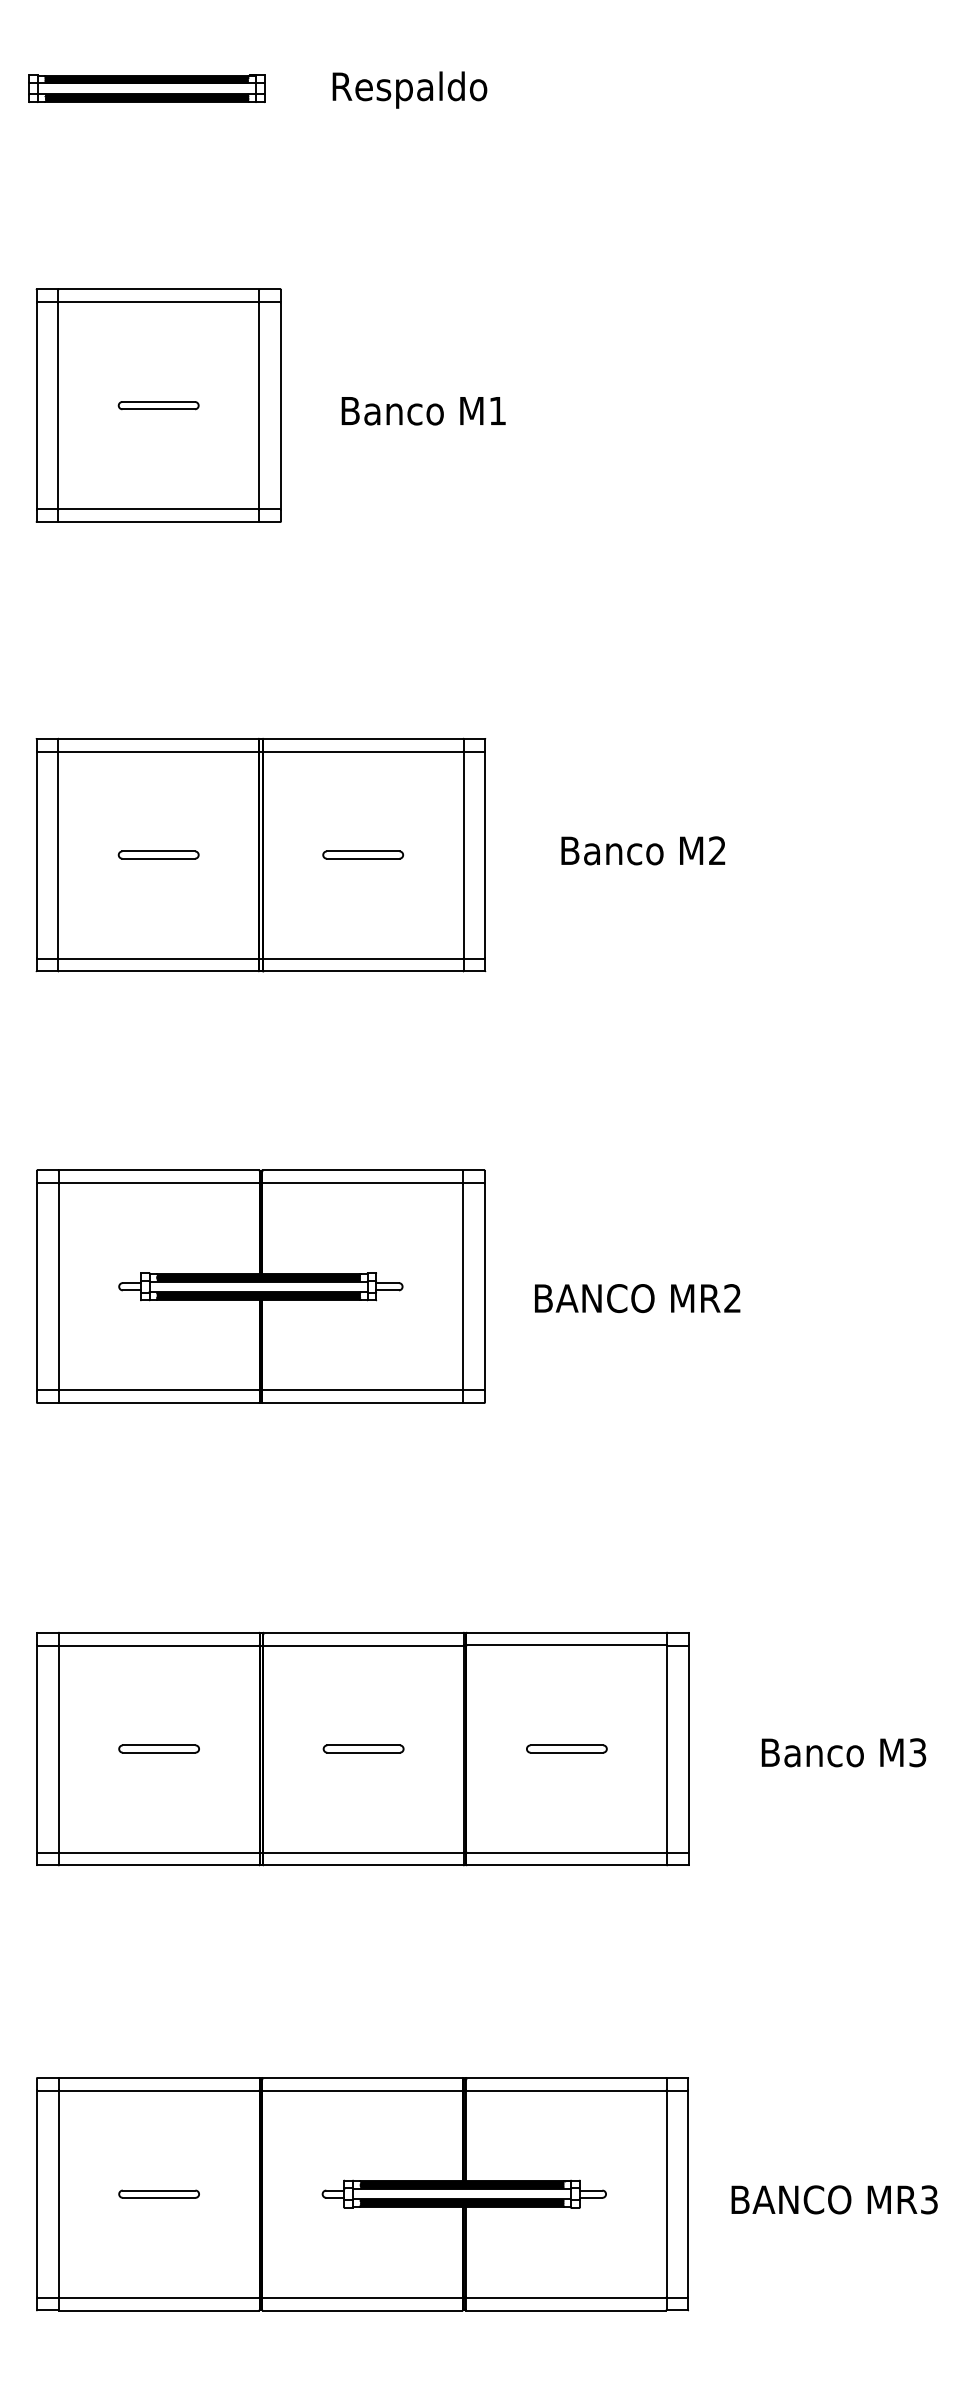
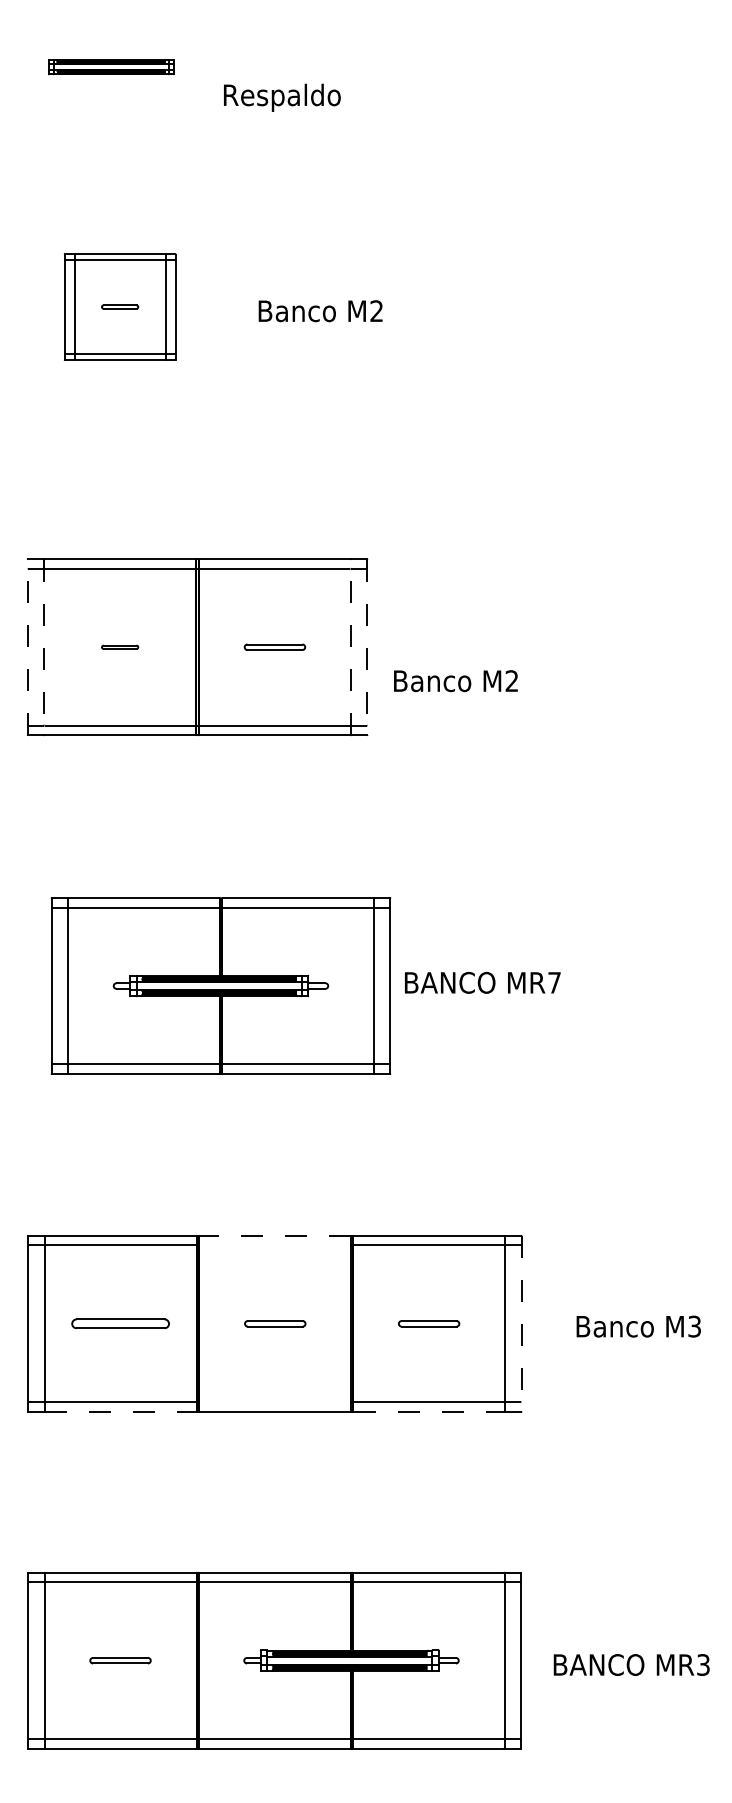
part: (146, 88) -> (110, 67), size x0.7
text: (409, 89) -> (281, 97), moved
part: (158, 405) -> (120, 307), size x0.6
text: (497, 410) -> (376, 310), M1 -> M2
text: (643, 850) -> (456, 680), moved
part: (158, 854) -> (120, 646), size x0.6
line: (36, 855) -> (27, 647), solid -> dashed
line: (58, 855) -> (44, 647), solid -> dashed
line: (463, 855) -> (350, 647), solid -> dashed
line: (485, 855) -> (367, 647), solid -> dashed
part: (260, 1286) -> (220, 985), moved
text: (732, 1298) -> (554, 982), MR2 -> MR7
line: (363, 1632) -> (275, 1235), solid -> dashed
line: (363, 1645) -> (275, 1245), removed
part: (158, 1748) -> (120, 1323), size x1.6
line: (689, 1749) -> (521, 1324), solid -> dashed
line: (363, 1852) -> (275, 1402), removed
line: (159, 1865) -> (120, 1411), solid -> dashed
line: (566, 1865) -> (428, 1411), solid -> dashed

